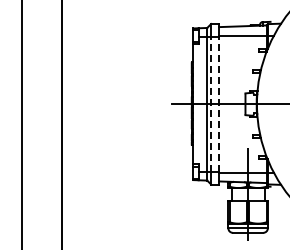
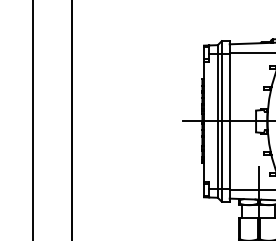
line: (211, 104) -> (222, 121), dashed -> solid
line: (219, 104) -> (230, 121), dashed -> solid

